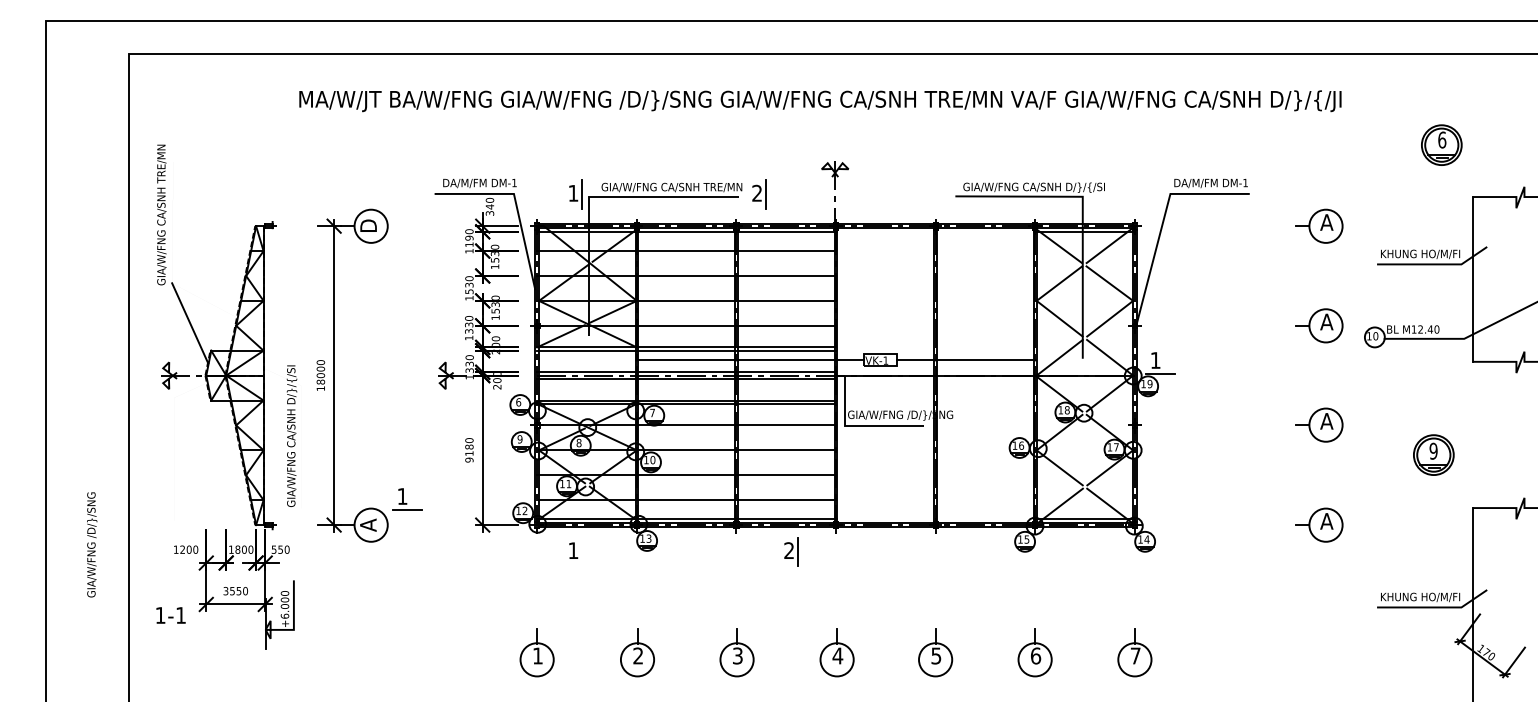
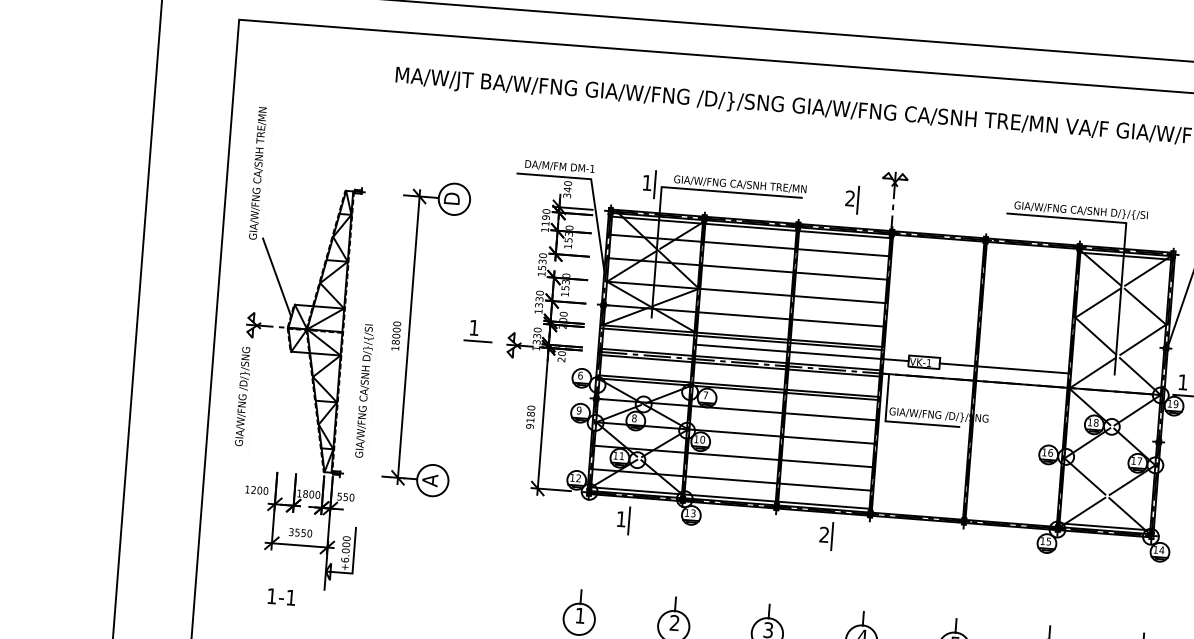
part: (759, 194) -> (852, 199), moved
part: (407, 499) -> (478, 331), moved
text: (92, 544) -> (243, 396), moved
line: (581, 551) -> (628, 520), added
text: (170, 615) -> (281, 597), moved

